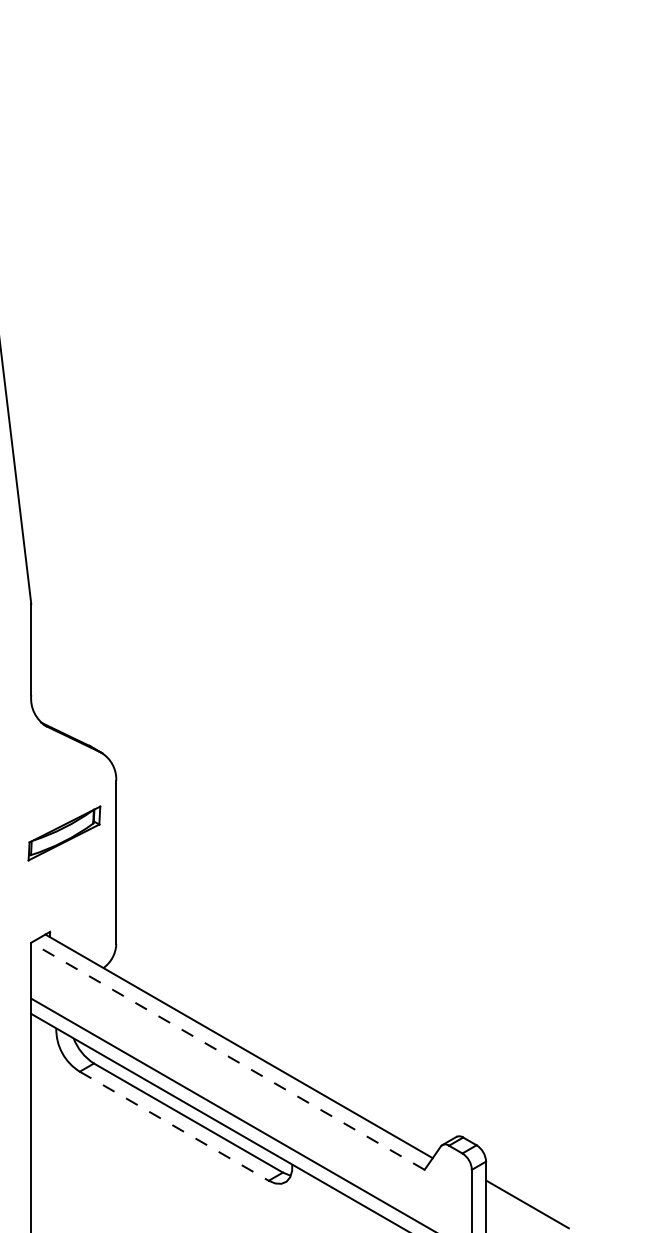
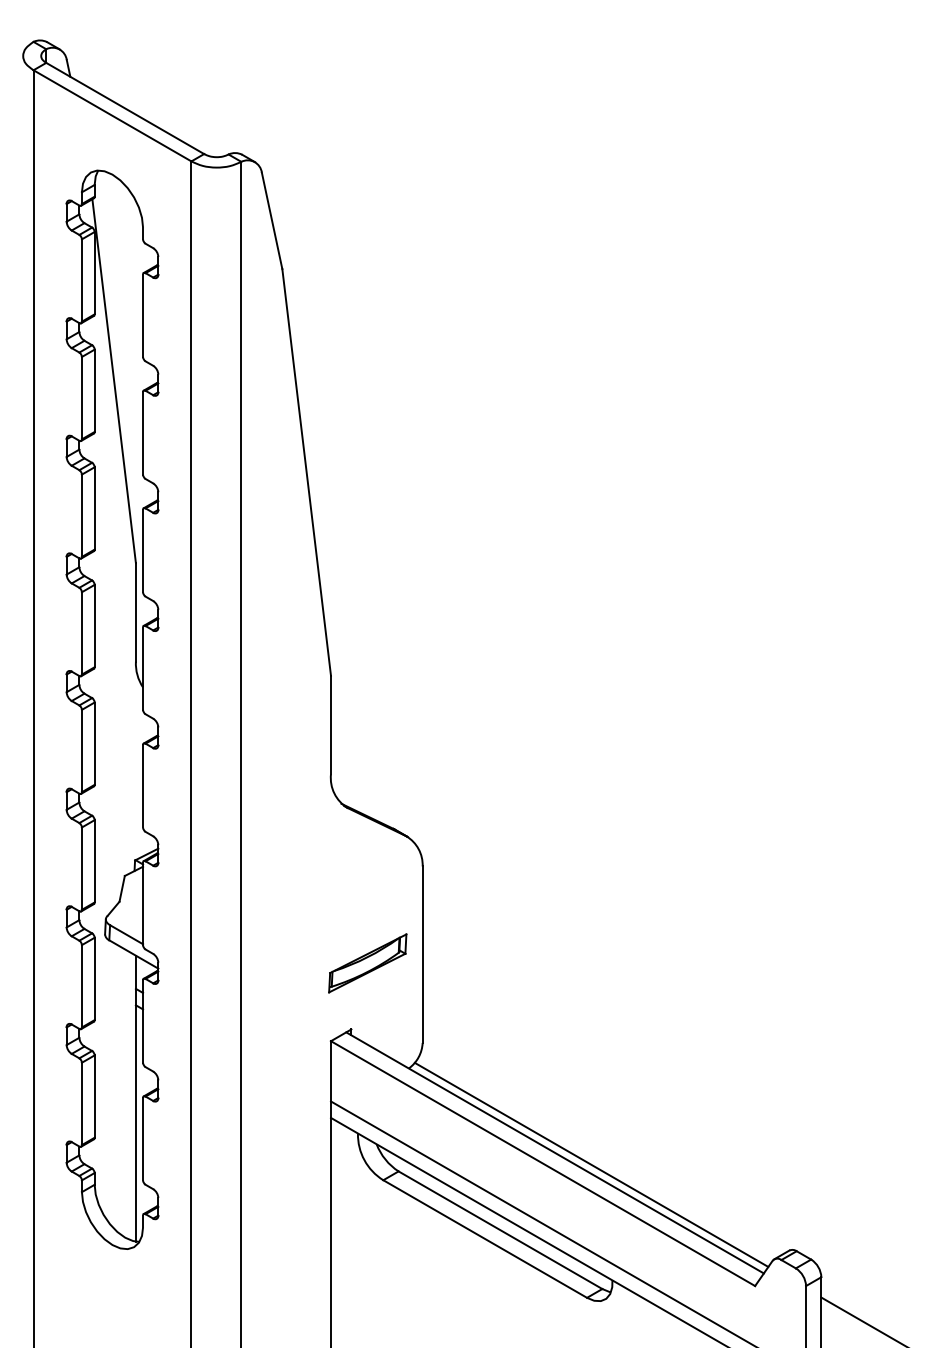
part: (64, 833) -> (367, 963), moved
line: (228, 1056) -> (543, 1163), dashed -> solid
line: (272, 1057) -> (591, 1164), added
line: (174, 1126) -> (485, 1239), dashed -> solid

